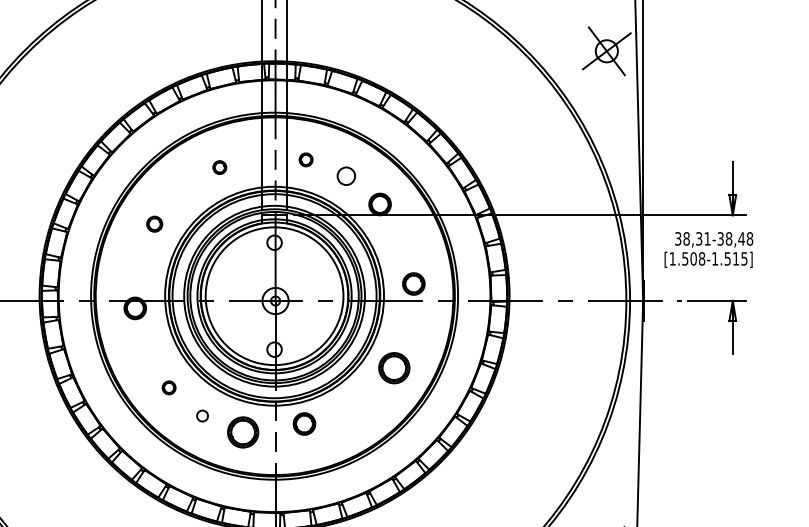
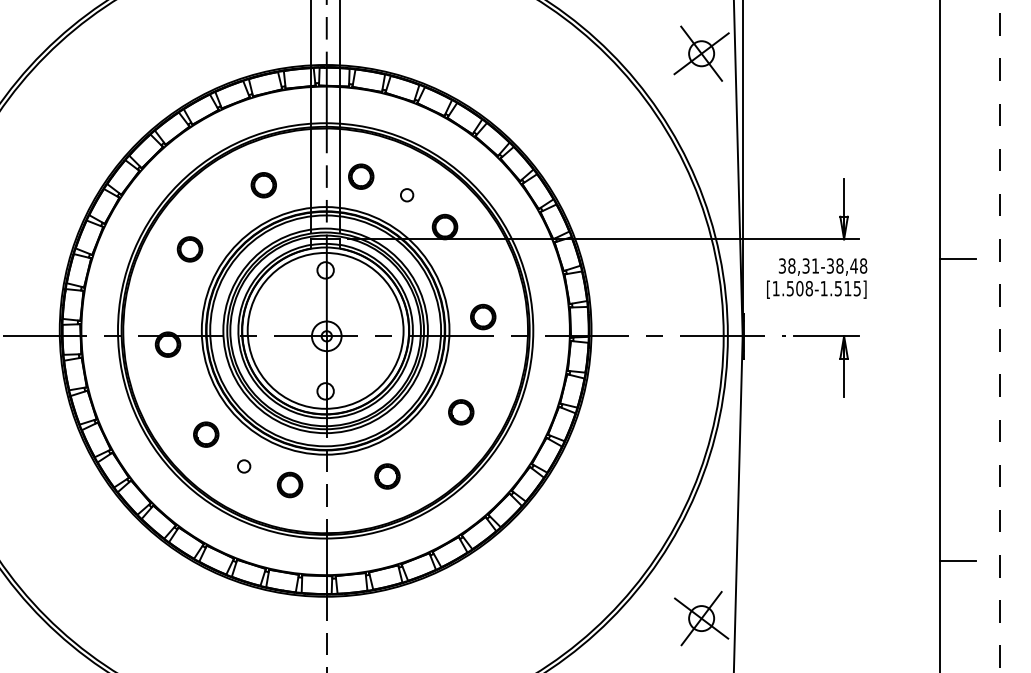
part: (306, 159) -> (361, 176), size x1.67
part: (219, 167) -> (263, 185), size x1.67
circle: (346, 176) -> (407, 195), size x0.62
part: (154, 224) -> (189, 249), size x1.43
part: (394, 368) -> (461, 412), size x0.71
part: (169, 387) -> (206, 434), size x1.67
part: (304, 424) -> (387, 476), moved
part: (242, 431) -> (289, 484), size x0.71

